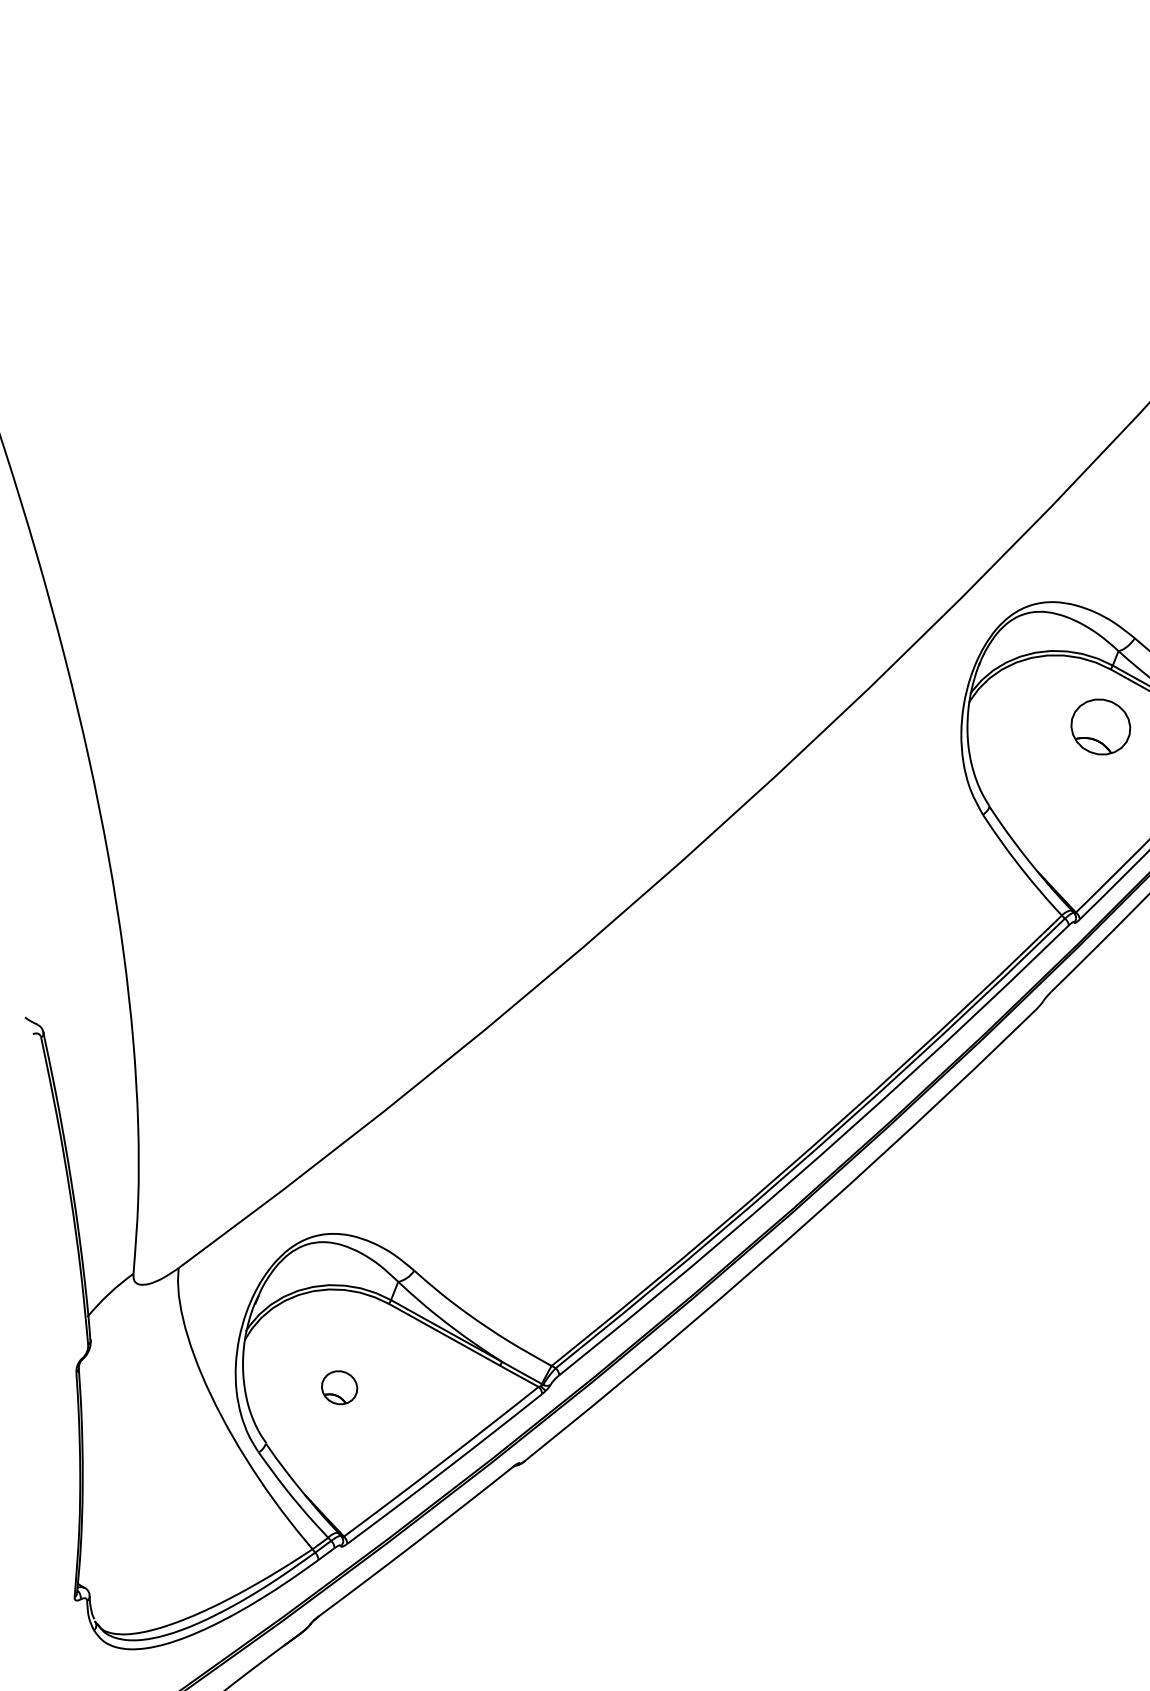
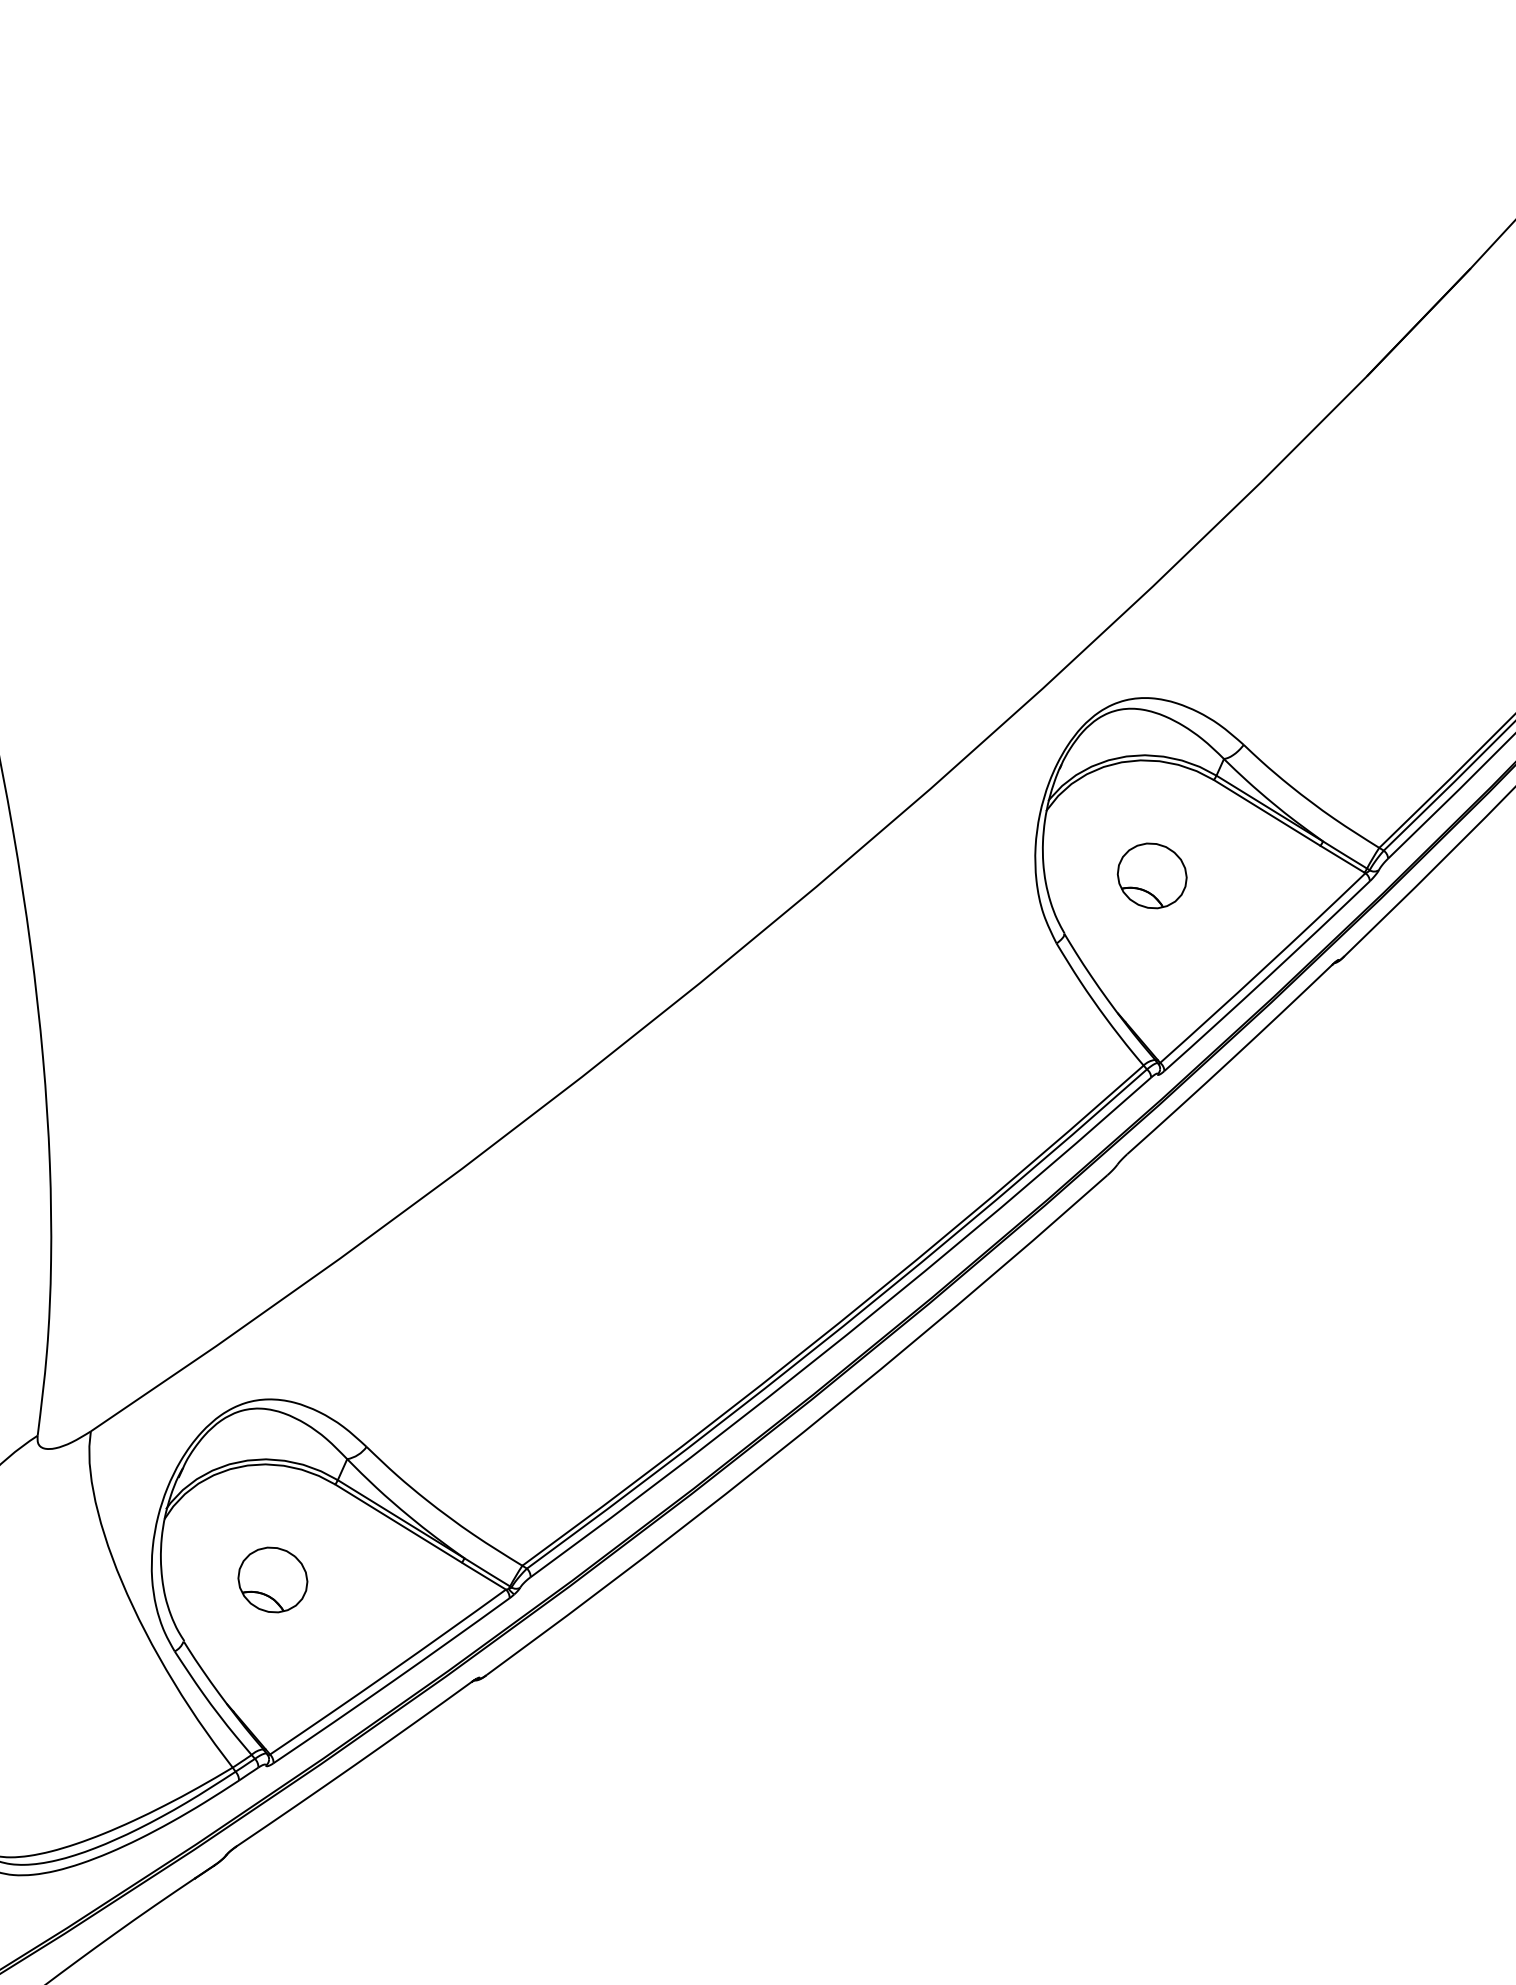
part: (1100, 726) -> (1151, 875), moved
part: (339, 1387) -> (272, 1579), size x1.67

